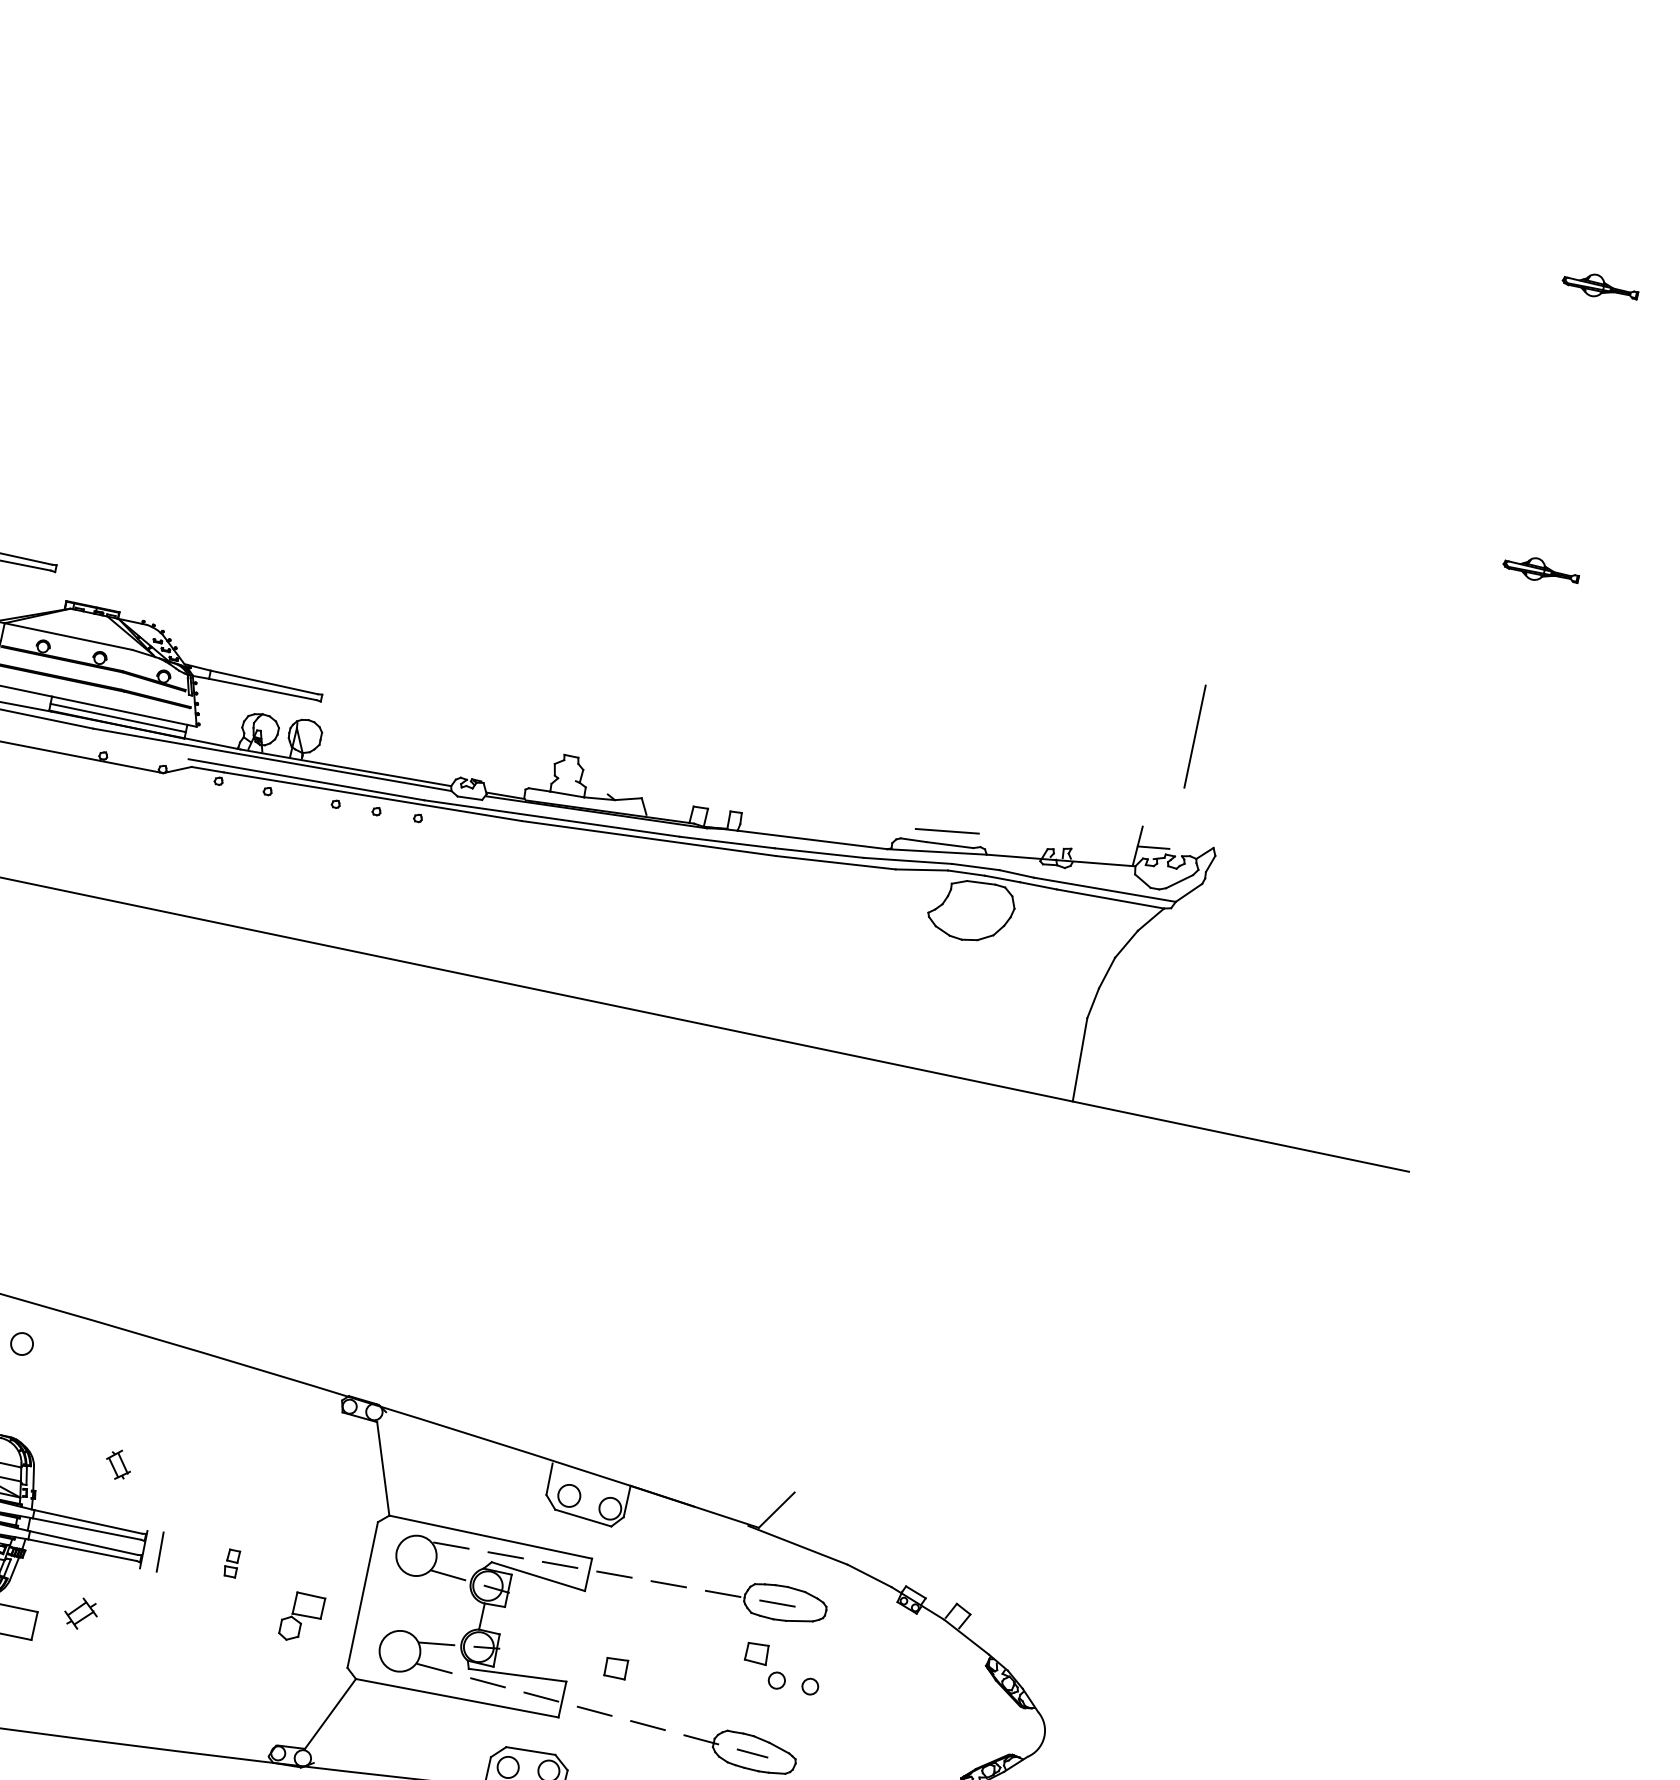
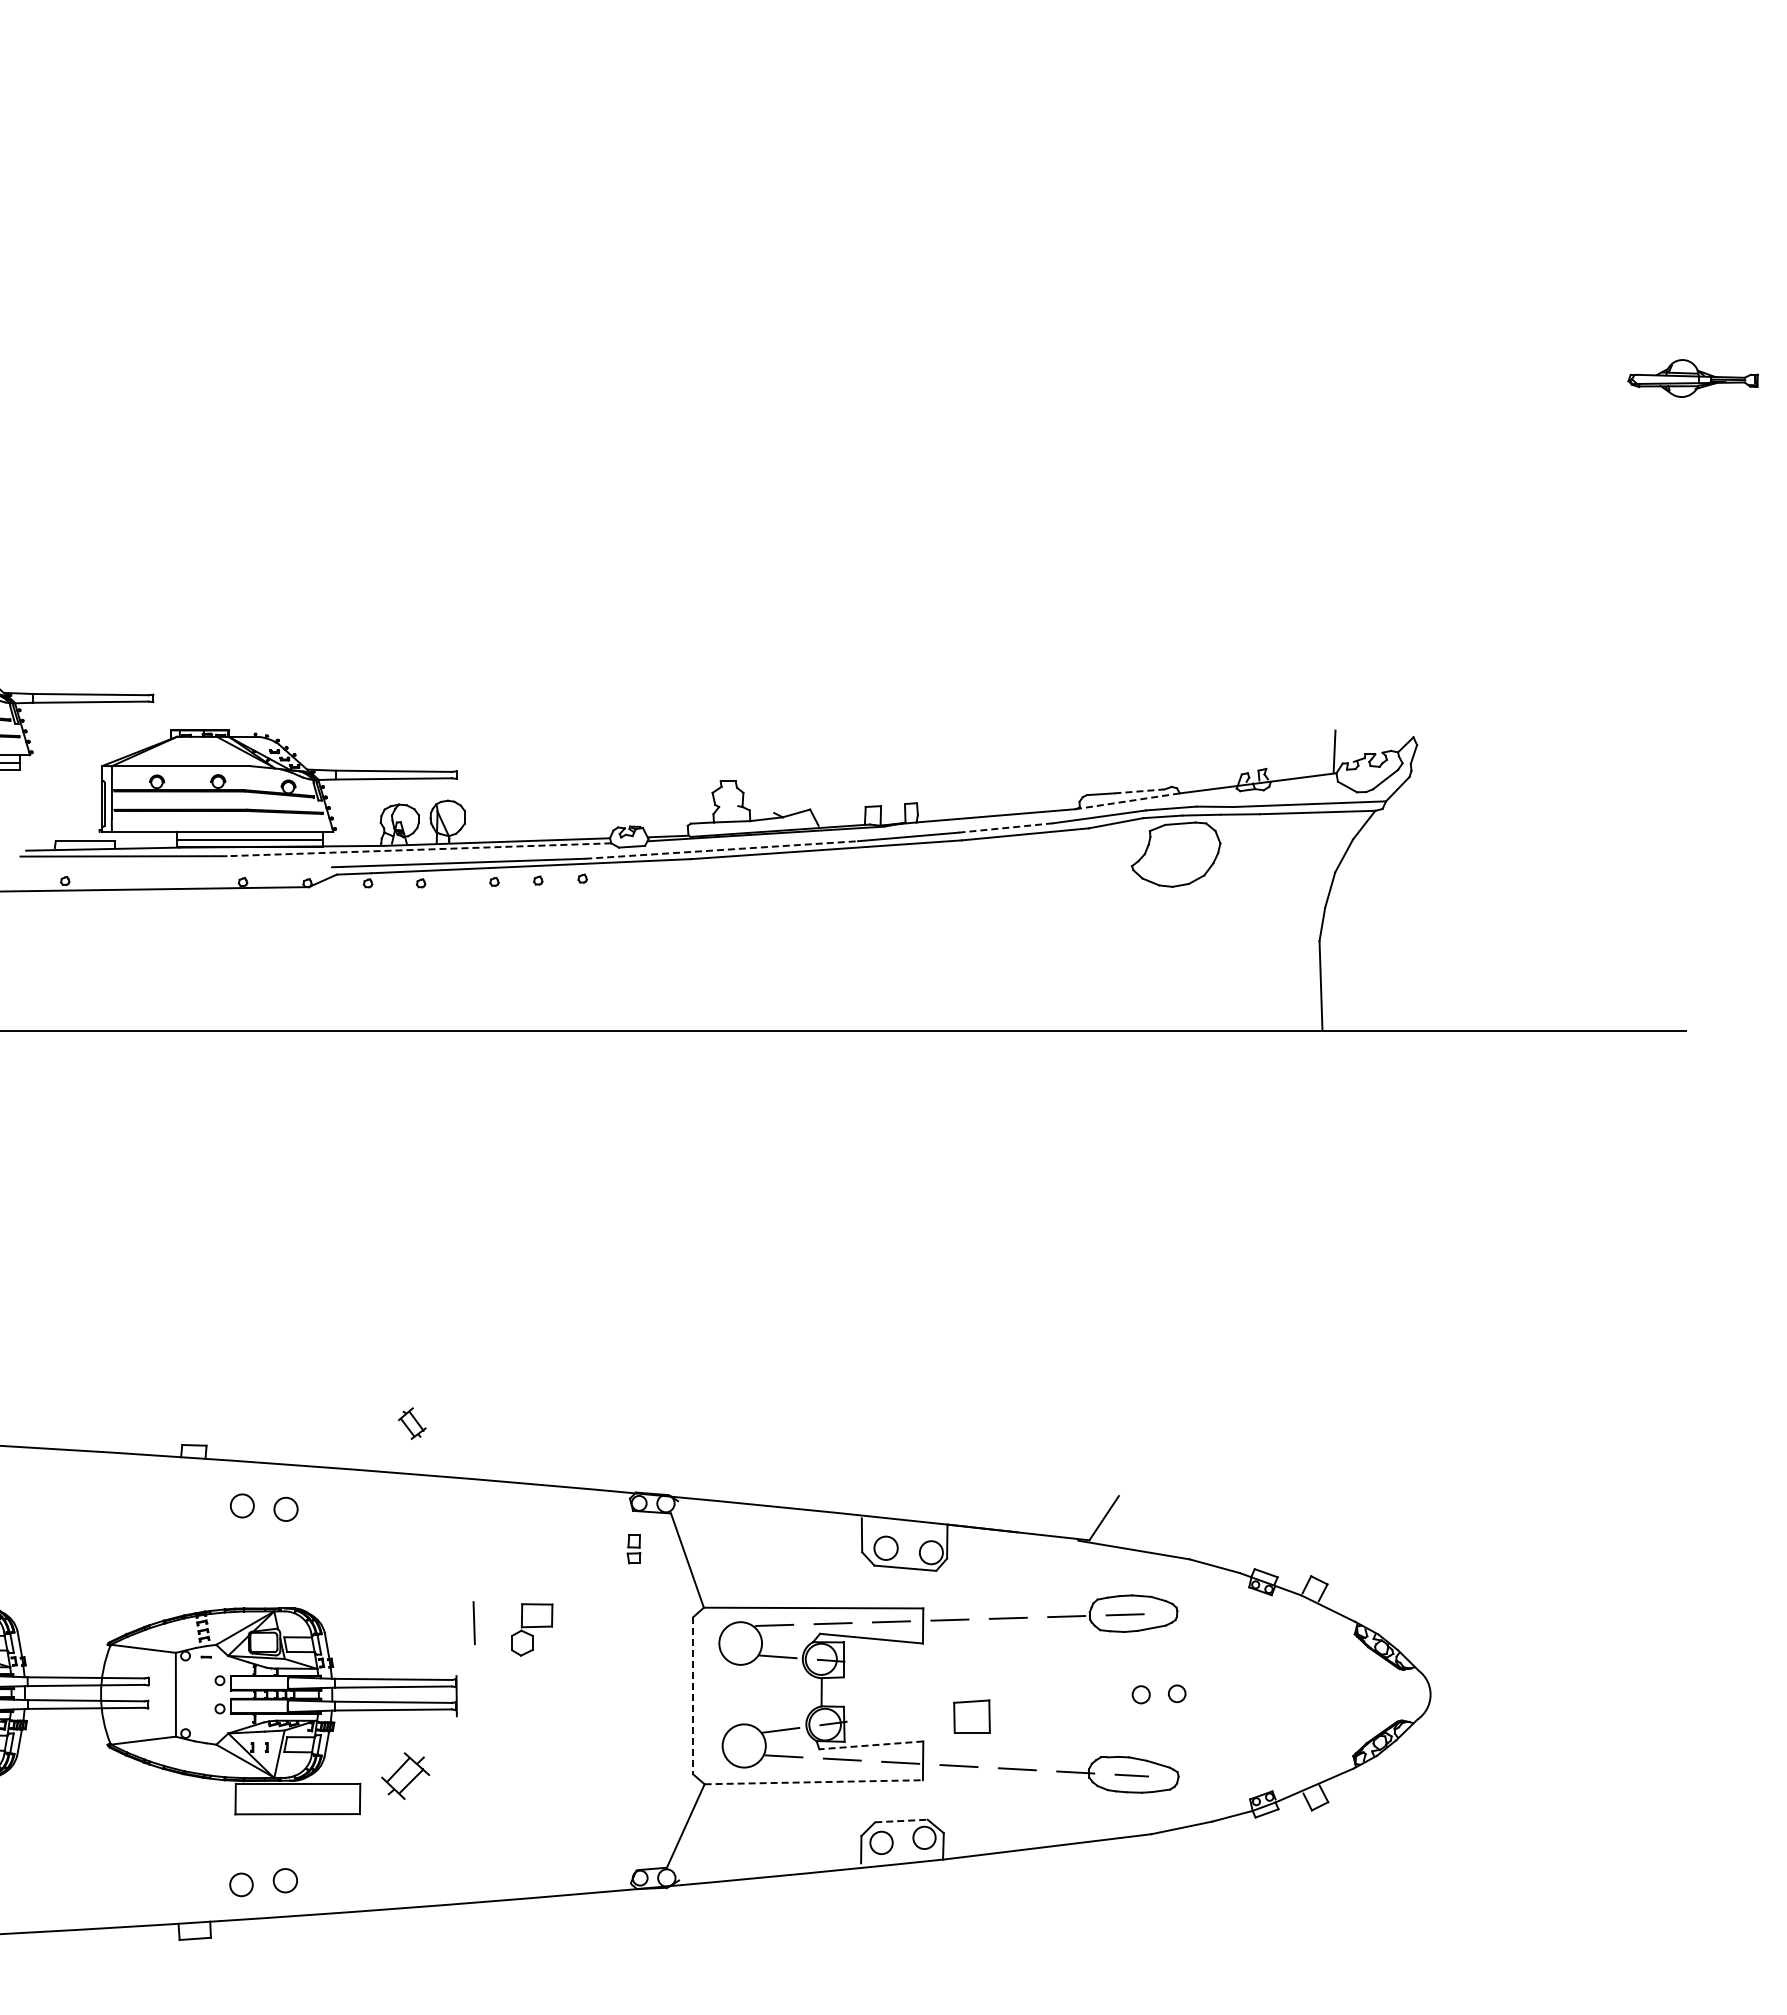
part: (1600, 286) -> (1692, 71), removed
part: (1540, 570) -> (1692, 378), size x1.6
line: (1194, 736) -> (1369, 625), removed
line: (271, 759) -> (418, 849), solid -> dashed
line: (551, 818) -> (721, 850), solid -> dashed
line: (946, 831) -> (1133, 777), removed
line: (950, 845) -> (1140, 791), solid -> dashed
line: (1152, 847) -> (1350, 749), removed
line: (936, 852) -> (1127, 801), solid -> dashed
line: (818, 853) -> (1005, 828), solid -> dashed
part: (118, 1464) -> (412, 1423), moved
line: (159, 1552) -> (473, 1623), moved
part: (231, 1563) -> (633, 1549), moved
line: (362, 1594) -> (693, 1695), solid -> dashed
part: (80, 1614) -> (405, 1776), size x1.4
part: (302, 1617) -> (532, 1629), moved
part: (756, 1652) -> (1114, 1670), removed
part: (615, 1667) -> (971, 1716), size x1.6
line: (516, 1675) -> (870, 1745), solid -> dashed
line: (457, 1698) -> (814, 1782), solid -> dashed
line: (530, 1751) -> (901, 1821), solid -> dashed

